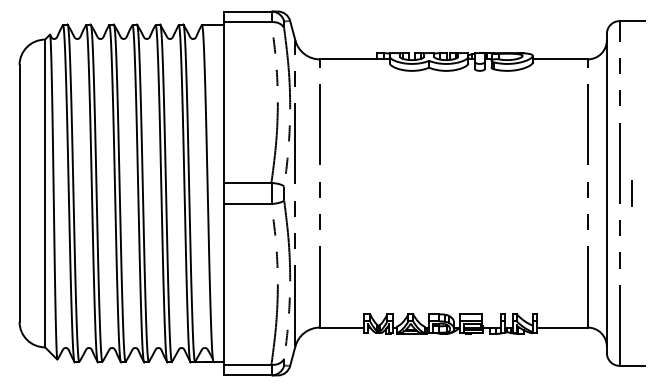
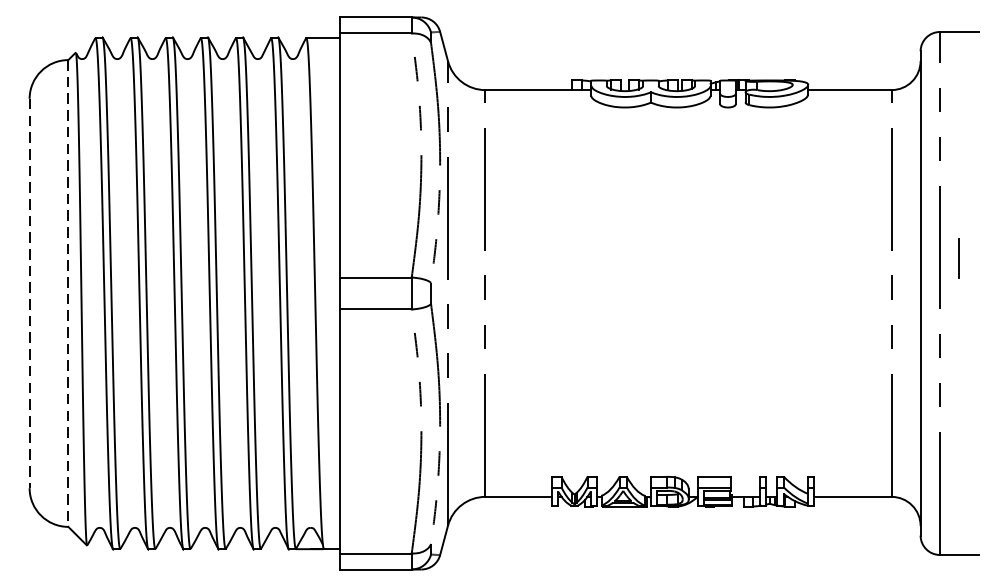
line: (19, 193) -> (29, 293), solid -> dashed
line: (45, 193) -> (68, 293), solid -> dashed
line: (631, 193) -> (957, 258), moved

